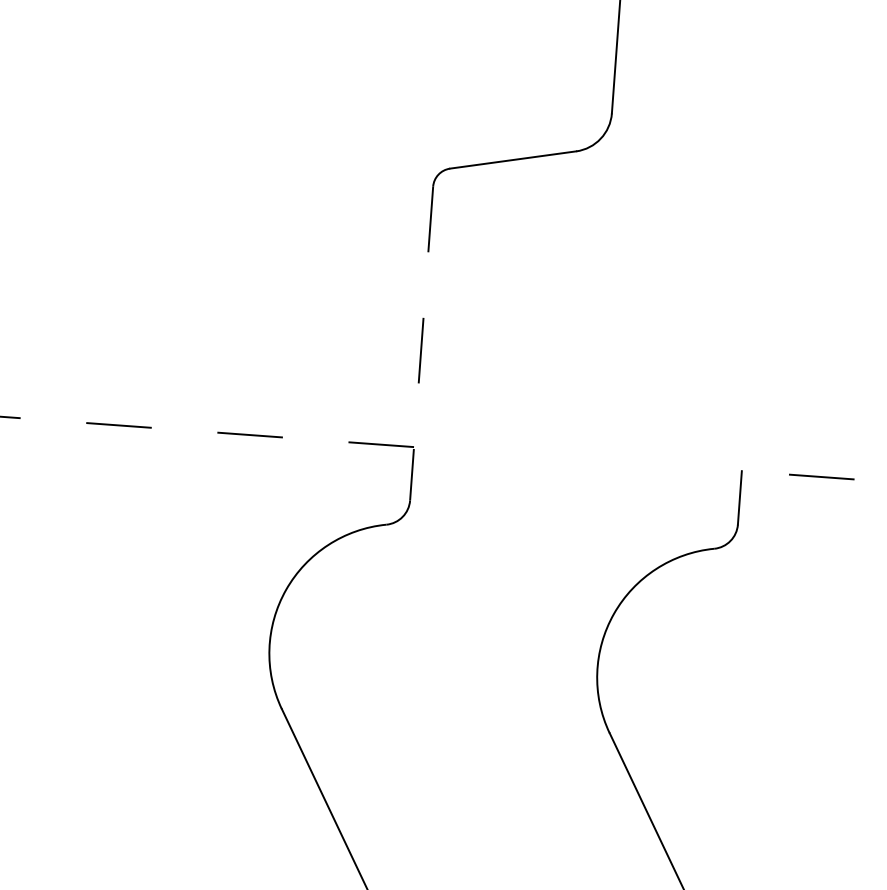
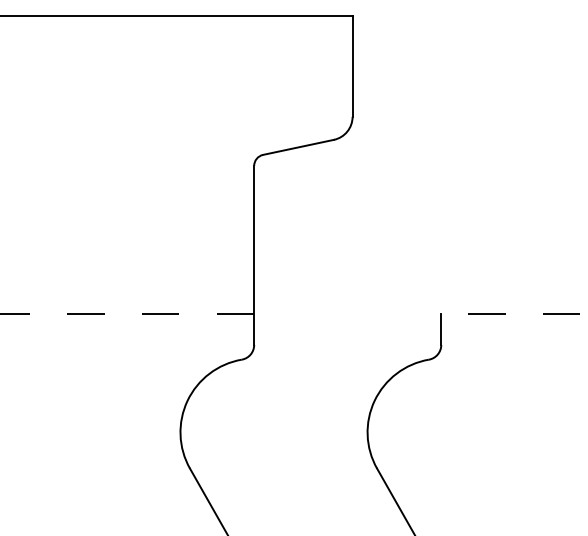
line: (422, 343) -> (254, 255), dashed -> solid

